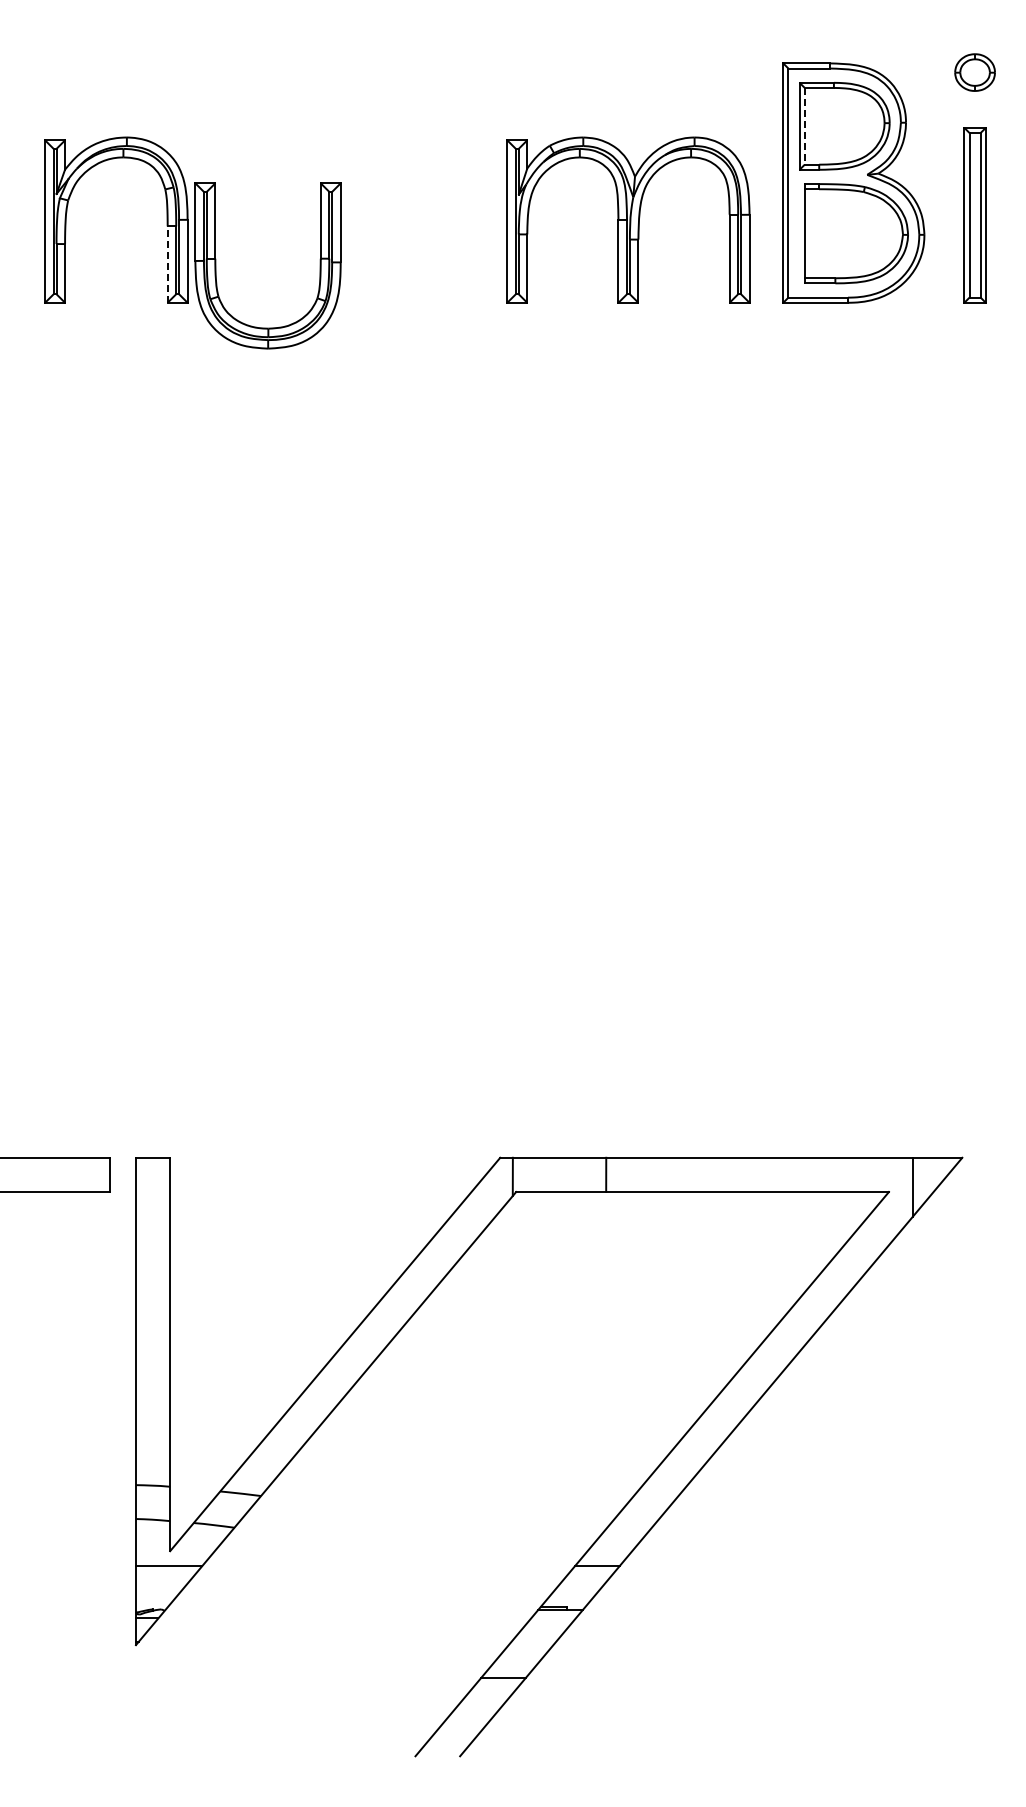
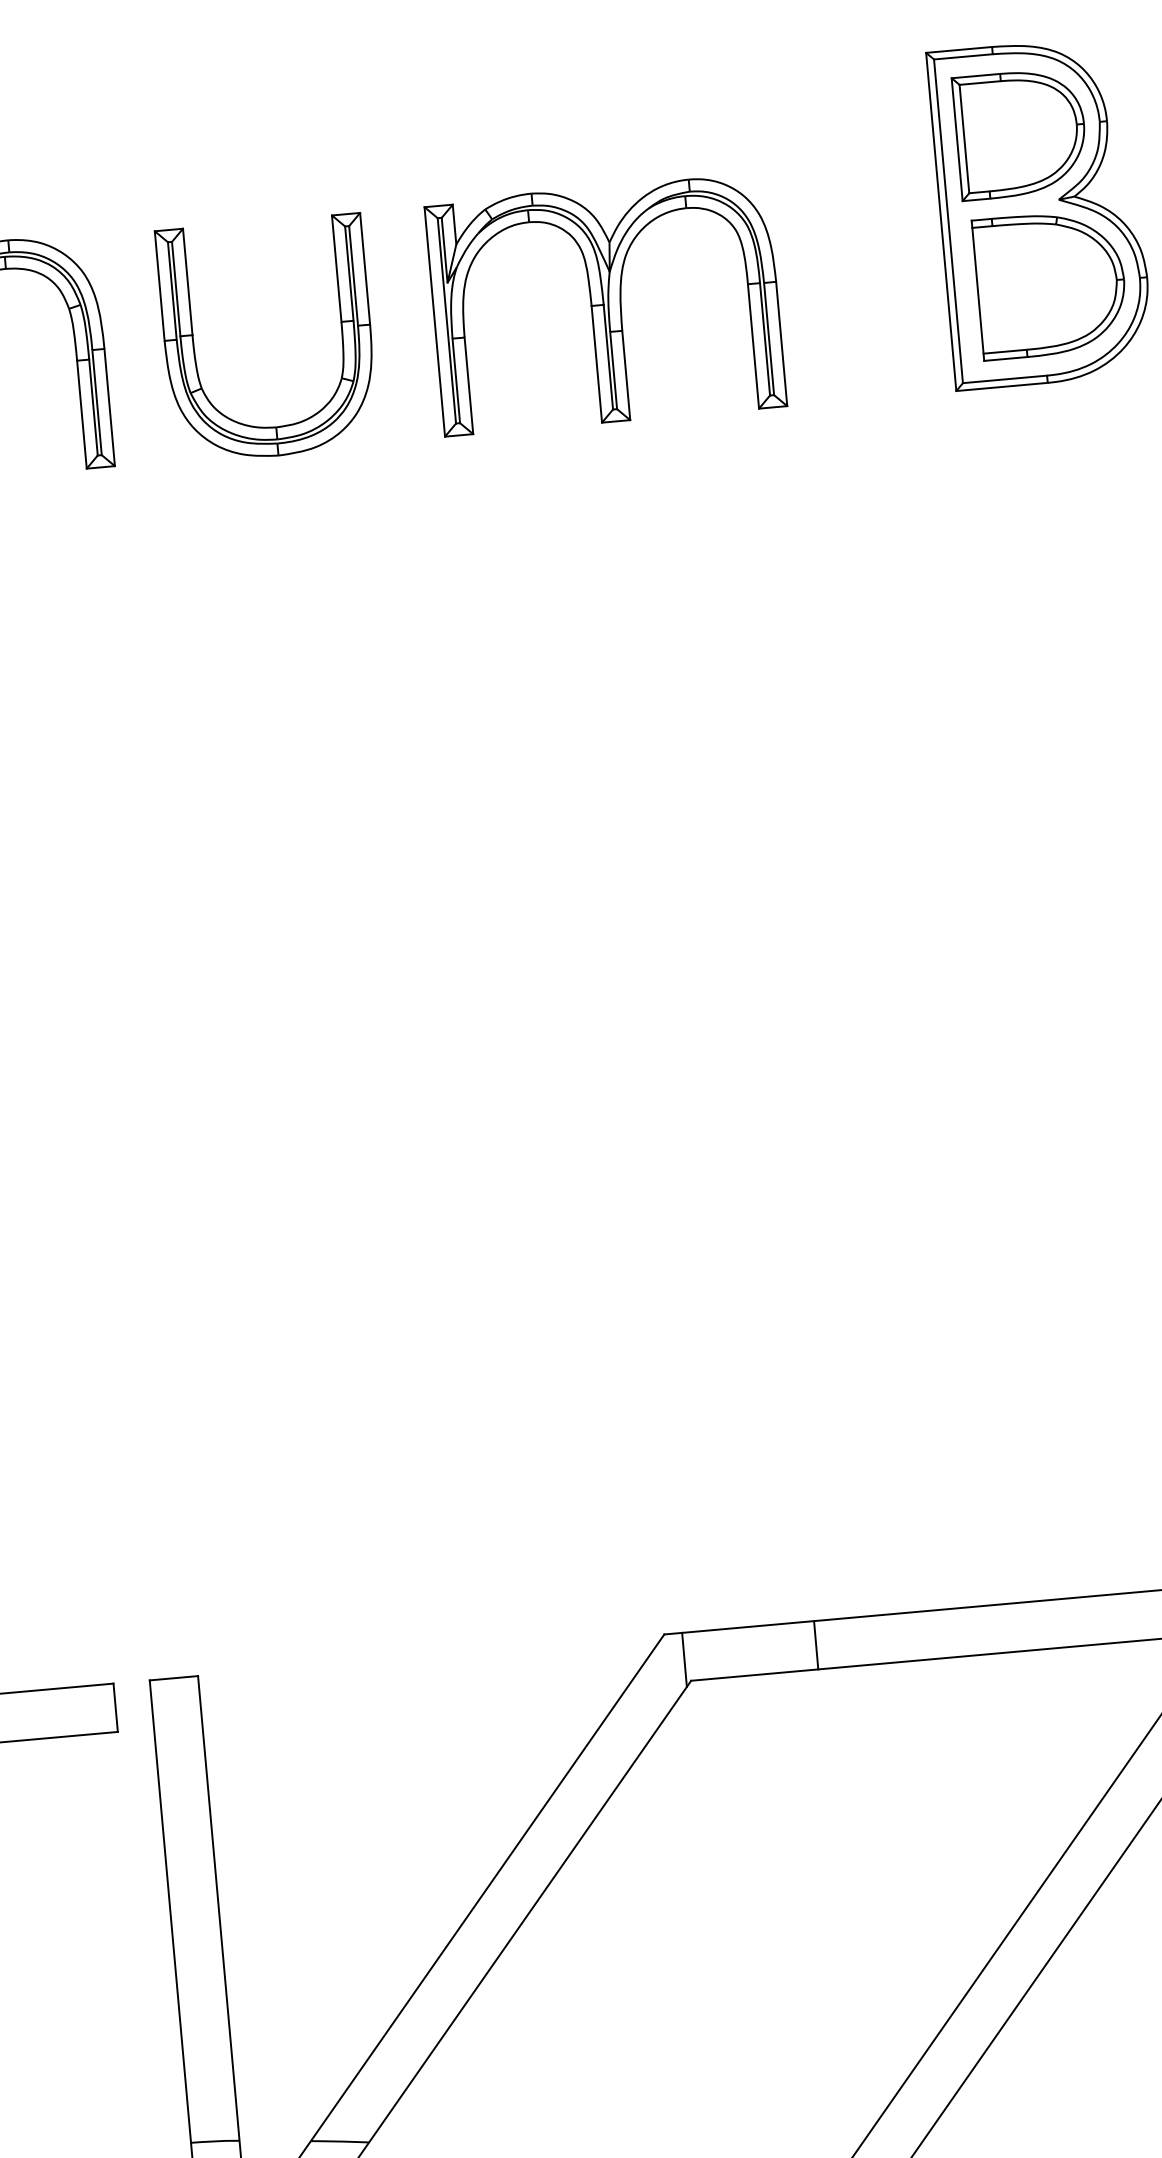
line: (804, 126) -> (964, 139), dashed -> solid
part: (628, 219) -> (605, 303), moved
line: (167, 264) -> (81, 414), dashed -> solid
part: (216, 265) -> (195, 344), moved

